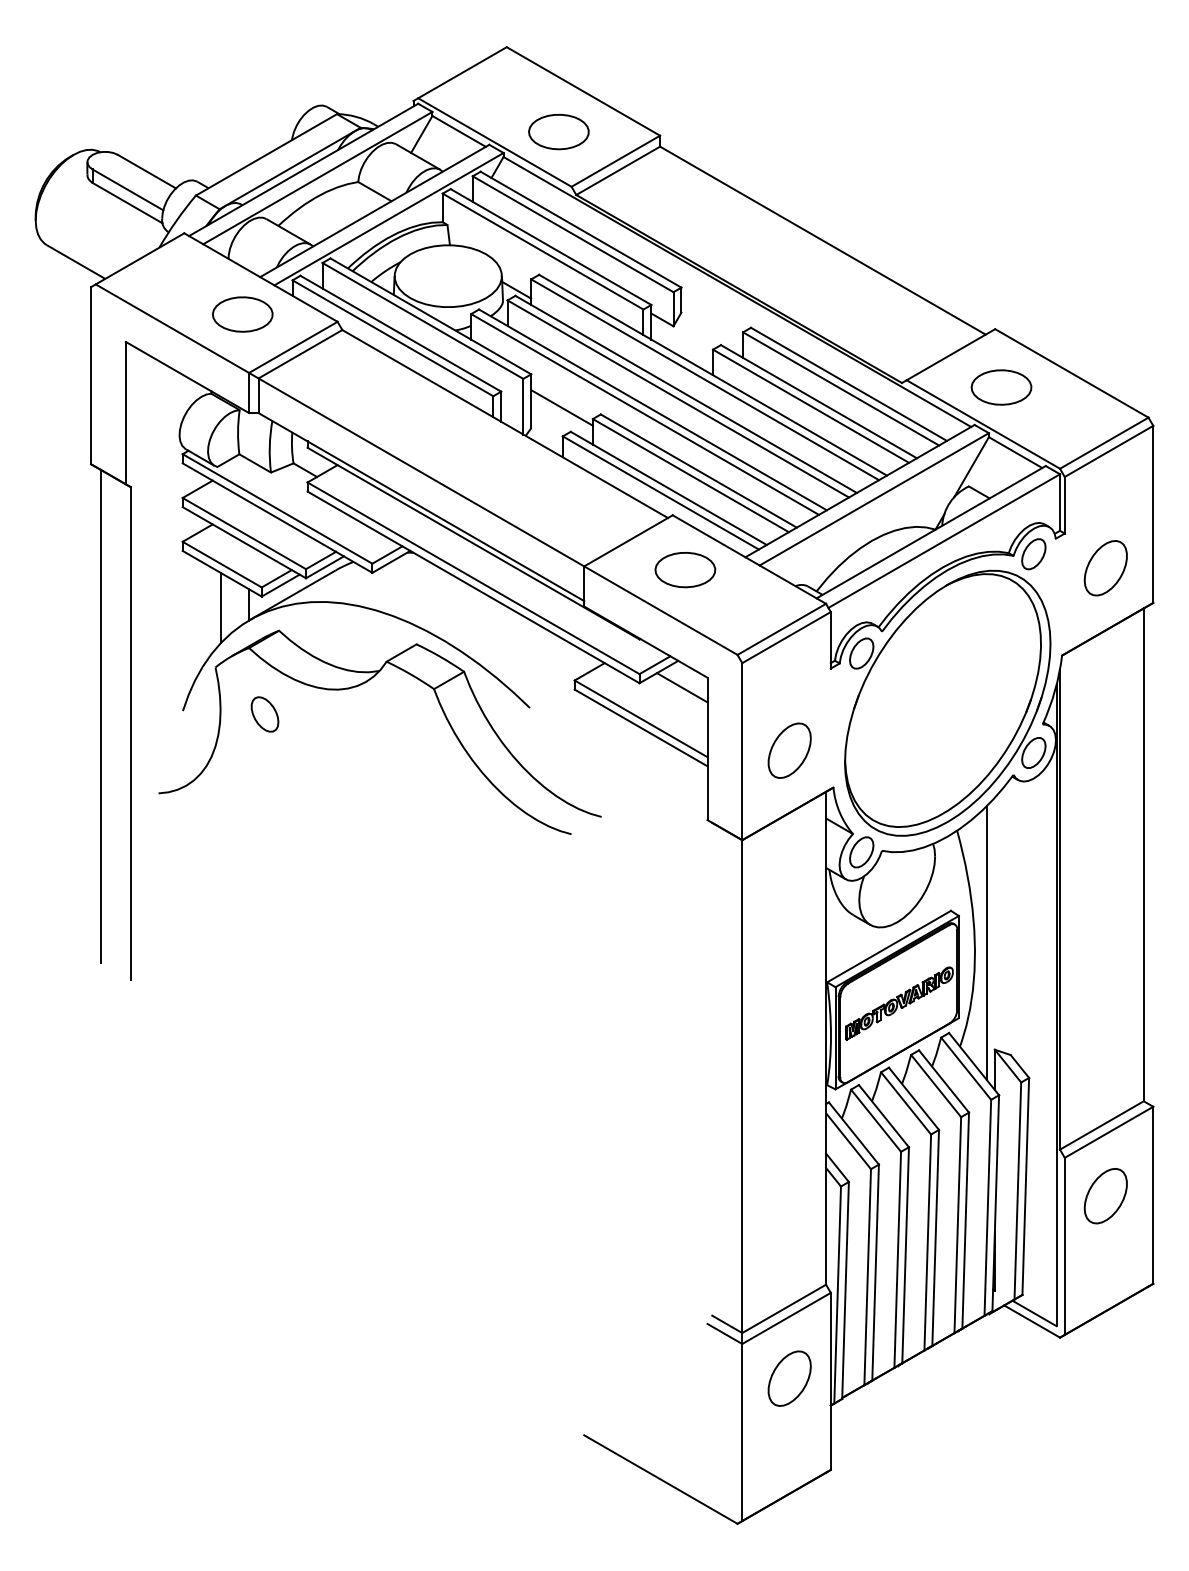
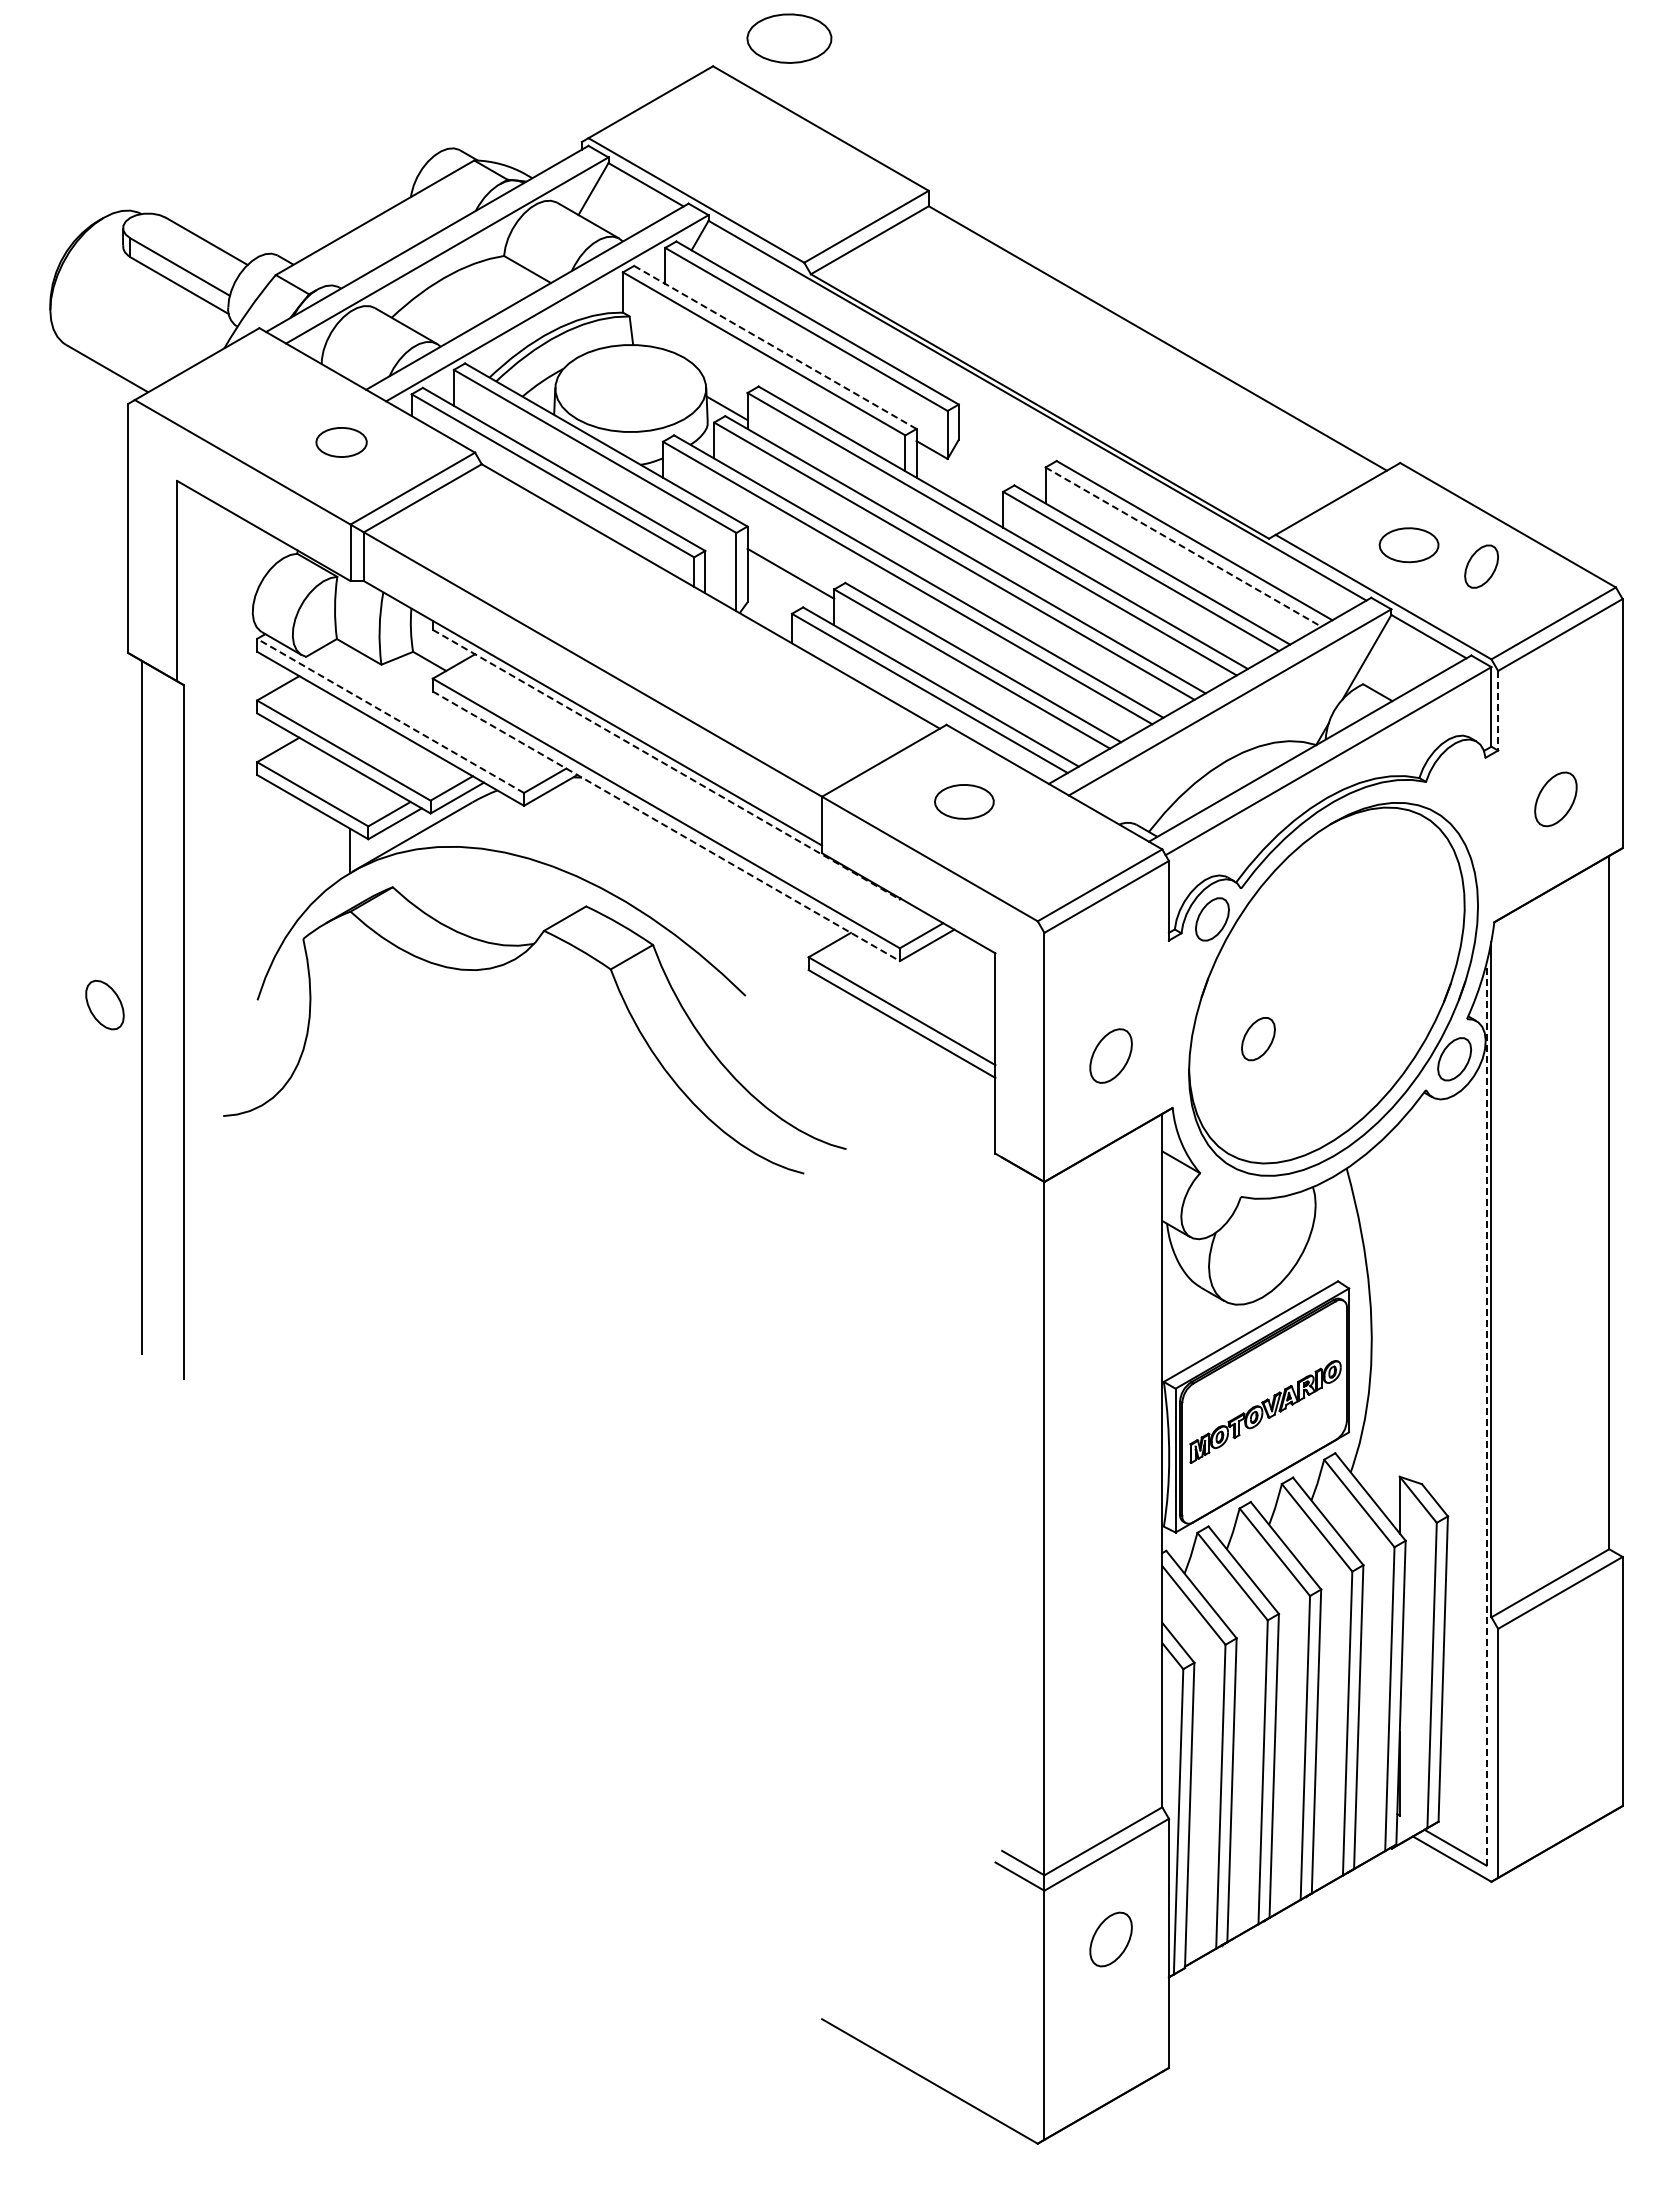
part: (558, 131) -> (789, 38), moved
line: (290, 168) -> (408, 236), removed
line: (550, 247) -> (774, 347), solid -> dashed
part: (242, 314) -> (341, 442), size x0.6
part: (1001, 387) -> (1408, 545), size x0.7
line: (841, 389) -> (1183, 547), solid -> dashed
line: (1065, 505) -> (1498, 710), solid -> dashed
line: (277, 508) -> (390, 715), solid -> dashed
line: (473, 543) -> (666, 764), solid -> dashed
part: (1033, 554) -> (1481, 566), moved
part: (1105, 568) -> (1555, 799), size x0.7
part: (685, 569) -> (964, 801), size x0.7
line: (473, 587) -> (666, 826), solid -> dashed
line: (220, 607) -> (310, 854), removed
line: (681, 687) -> (959, 967), removed
part: (264, 714) -> (104, 1004), moved
part: (789, 750) -> (1110, 1055), size x0.7
part: (861, 852) -> (1258, 1039), moved
line: (986, 942) -> (1388, 1326), removed
line: (1056, 1005) -> (1486, 1414), solid -> dashed
part: (1105, 1195) -> (1555, 1682), removed
part: (789, 1378) -> (1110, 1939), size x0.7

